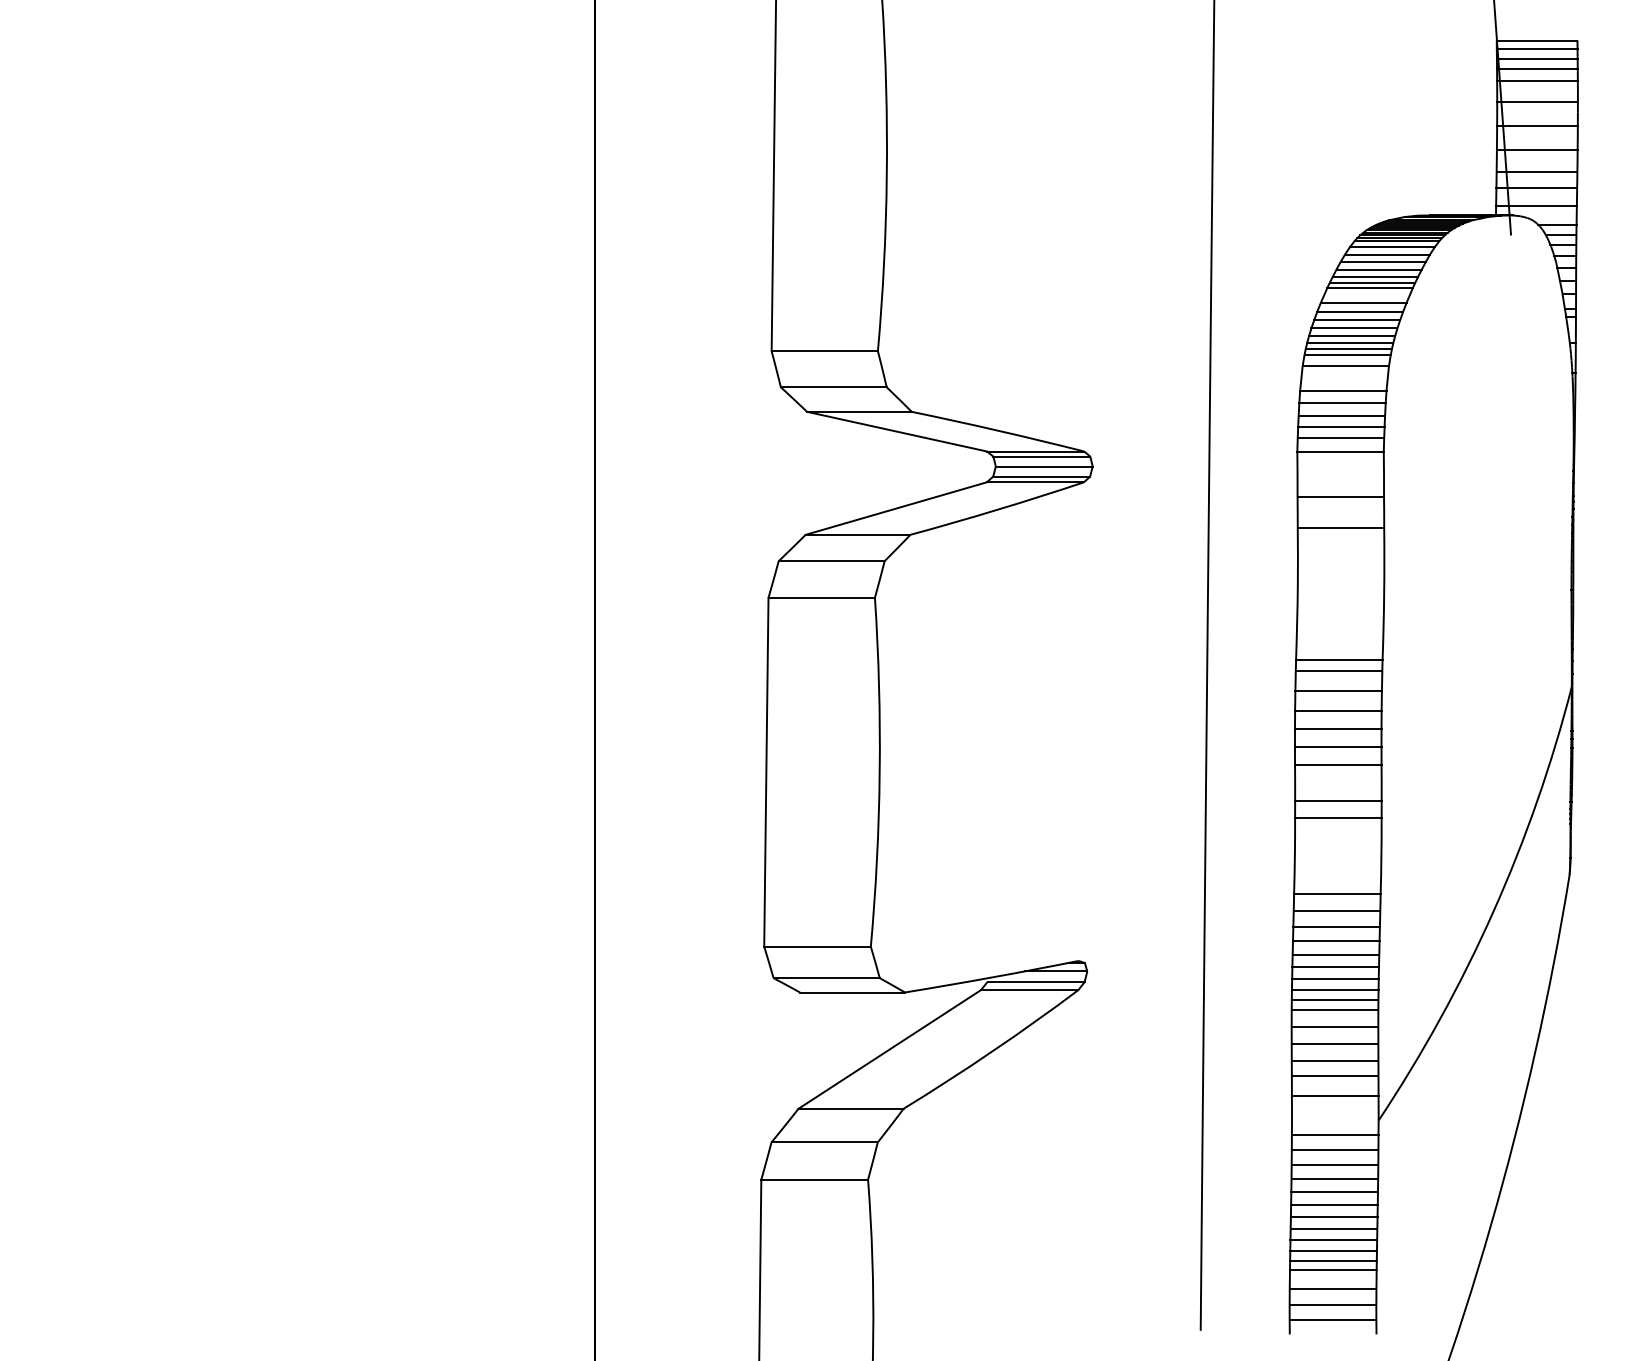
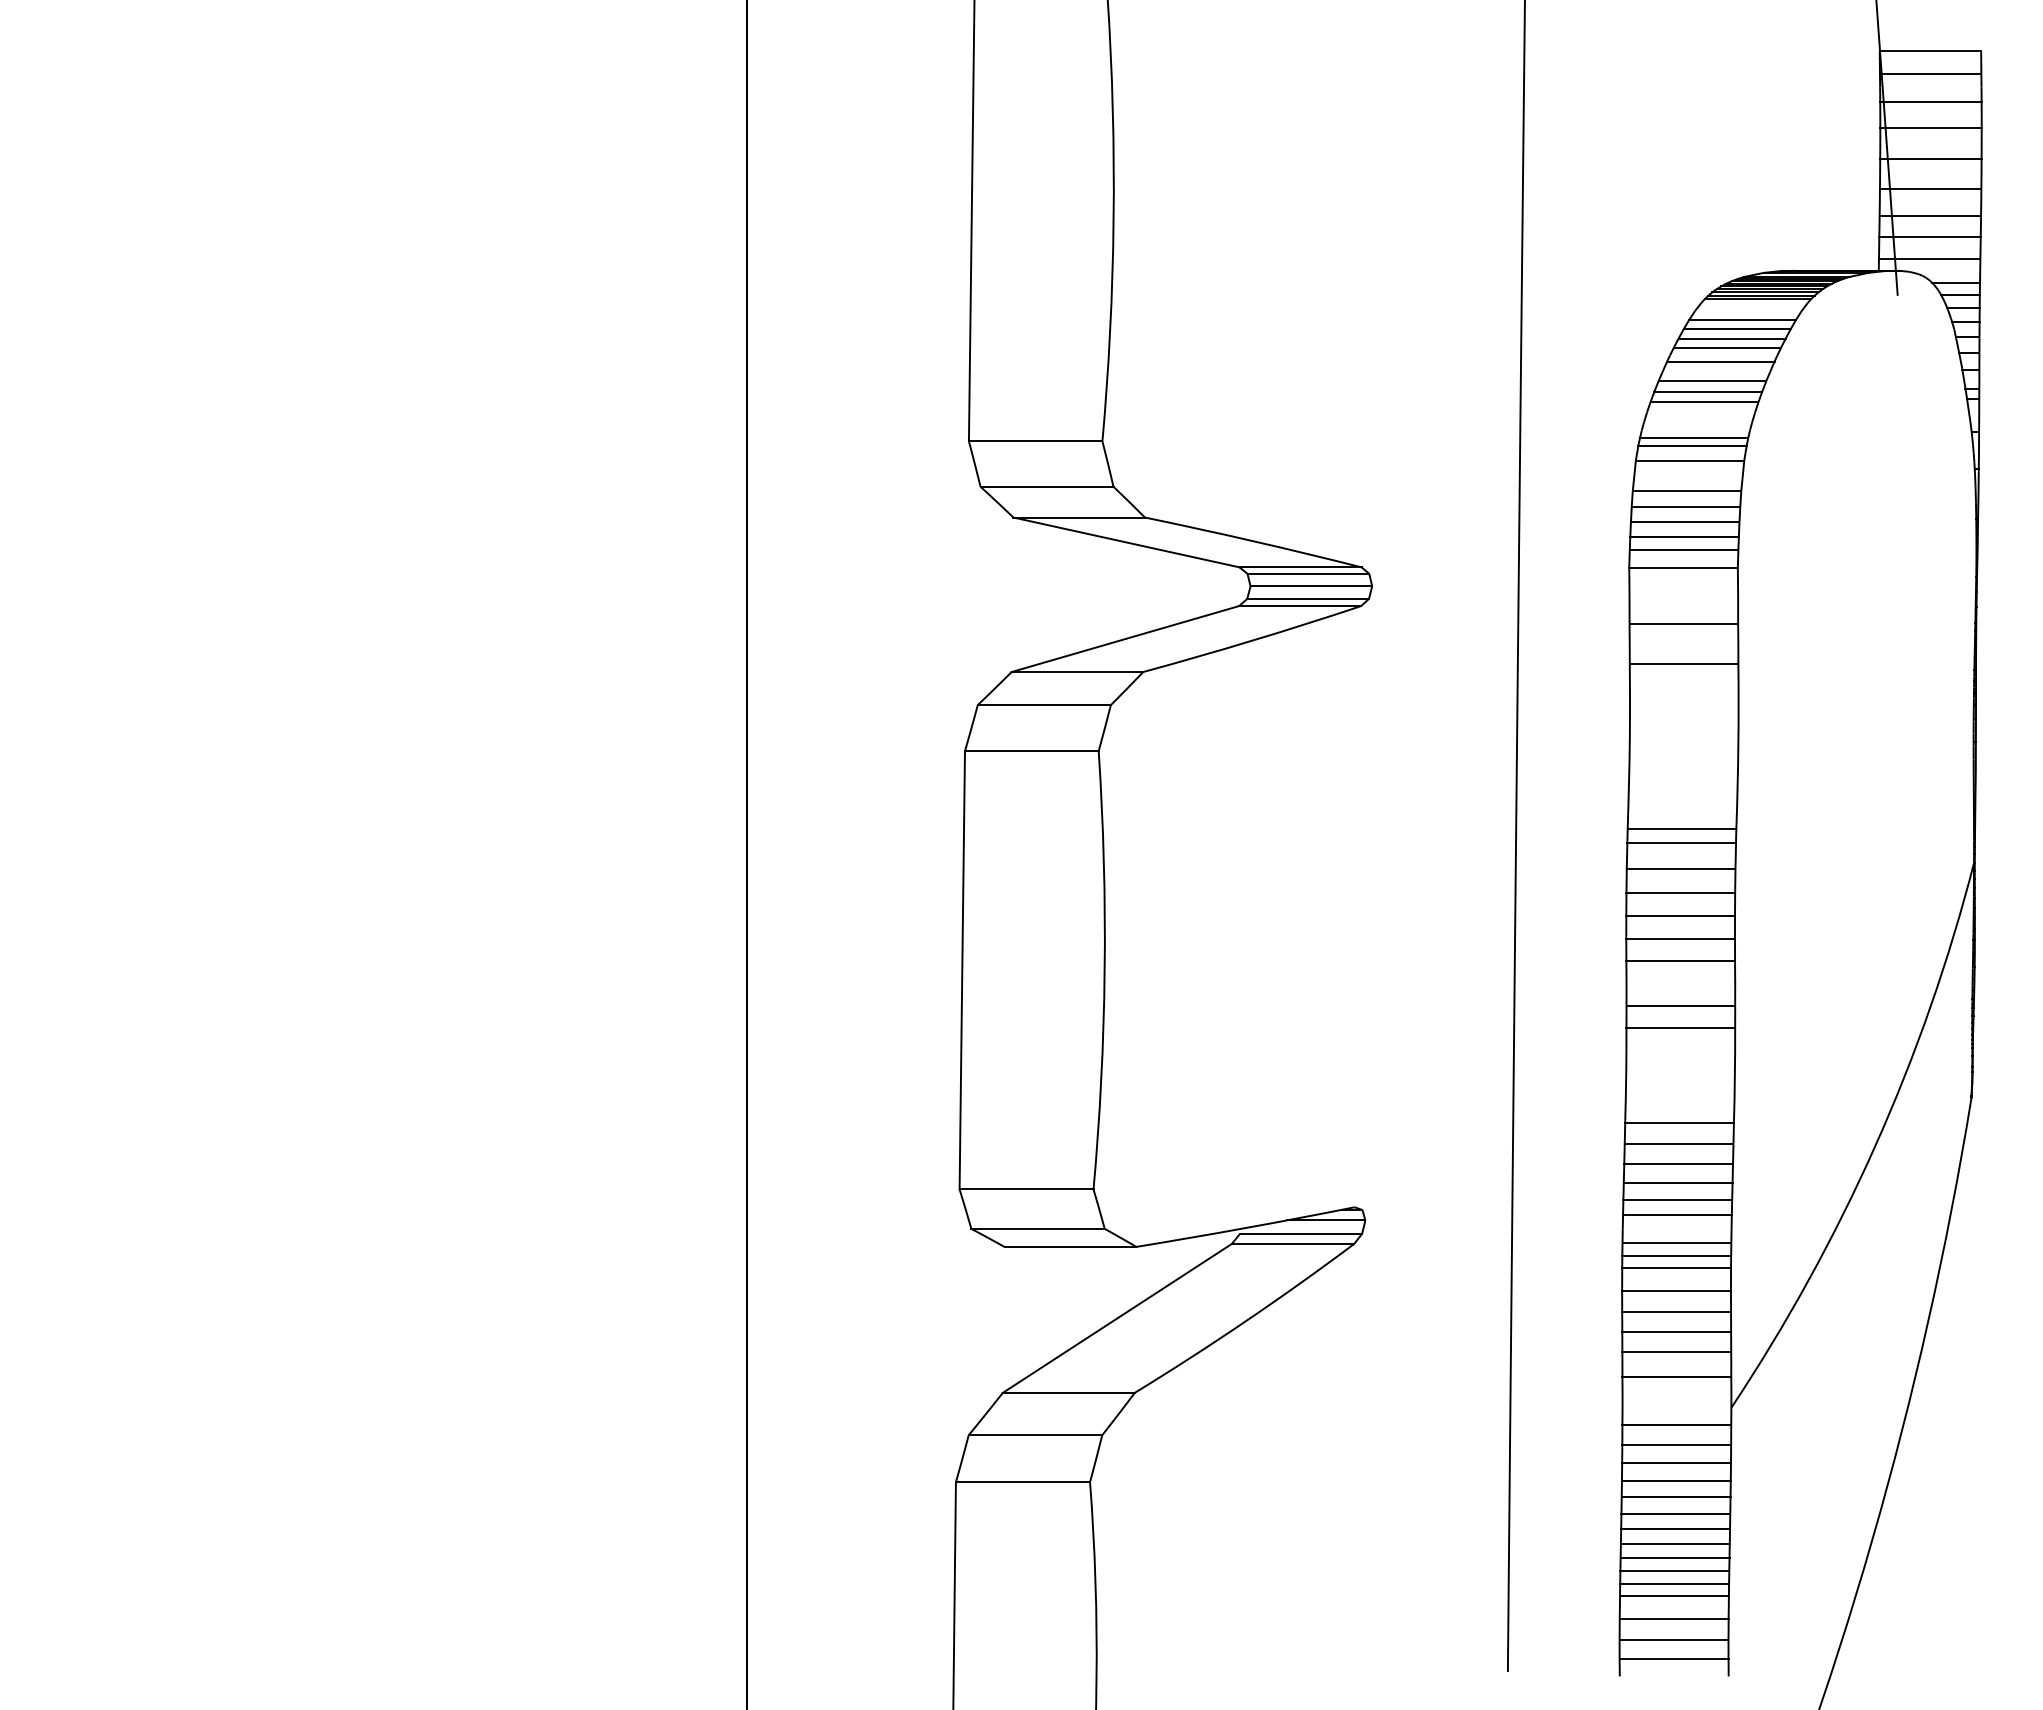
line: (1537, 48) -> (1930, 61), removed
line: (1537, 69) -> (1930, 87), removed
line: (1397, 240) -> (1754, 302), removed
line: (1392, 247) -> (1748, 311), removed
line: (1372, 282) -> (1723, 355), removed
line: (1354, 328) -> (1701, 412), removed
line: (1351, 336) -> (1697, 422), removed
line: (1350, 342) -> (1695, 430), removed
line: (1334, 978) -> (1676, 1229), removed

